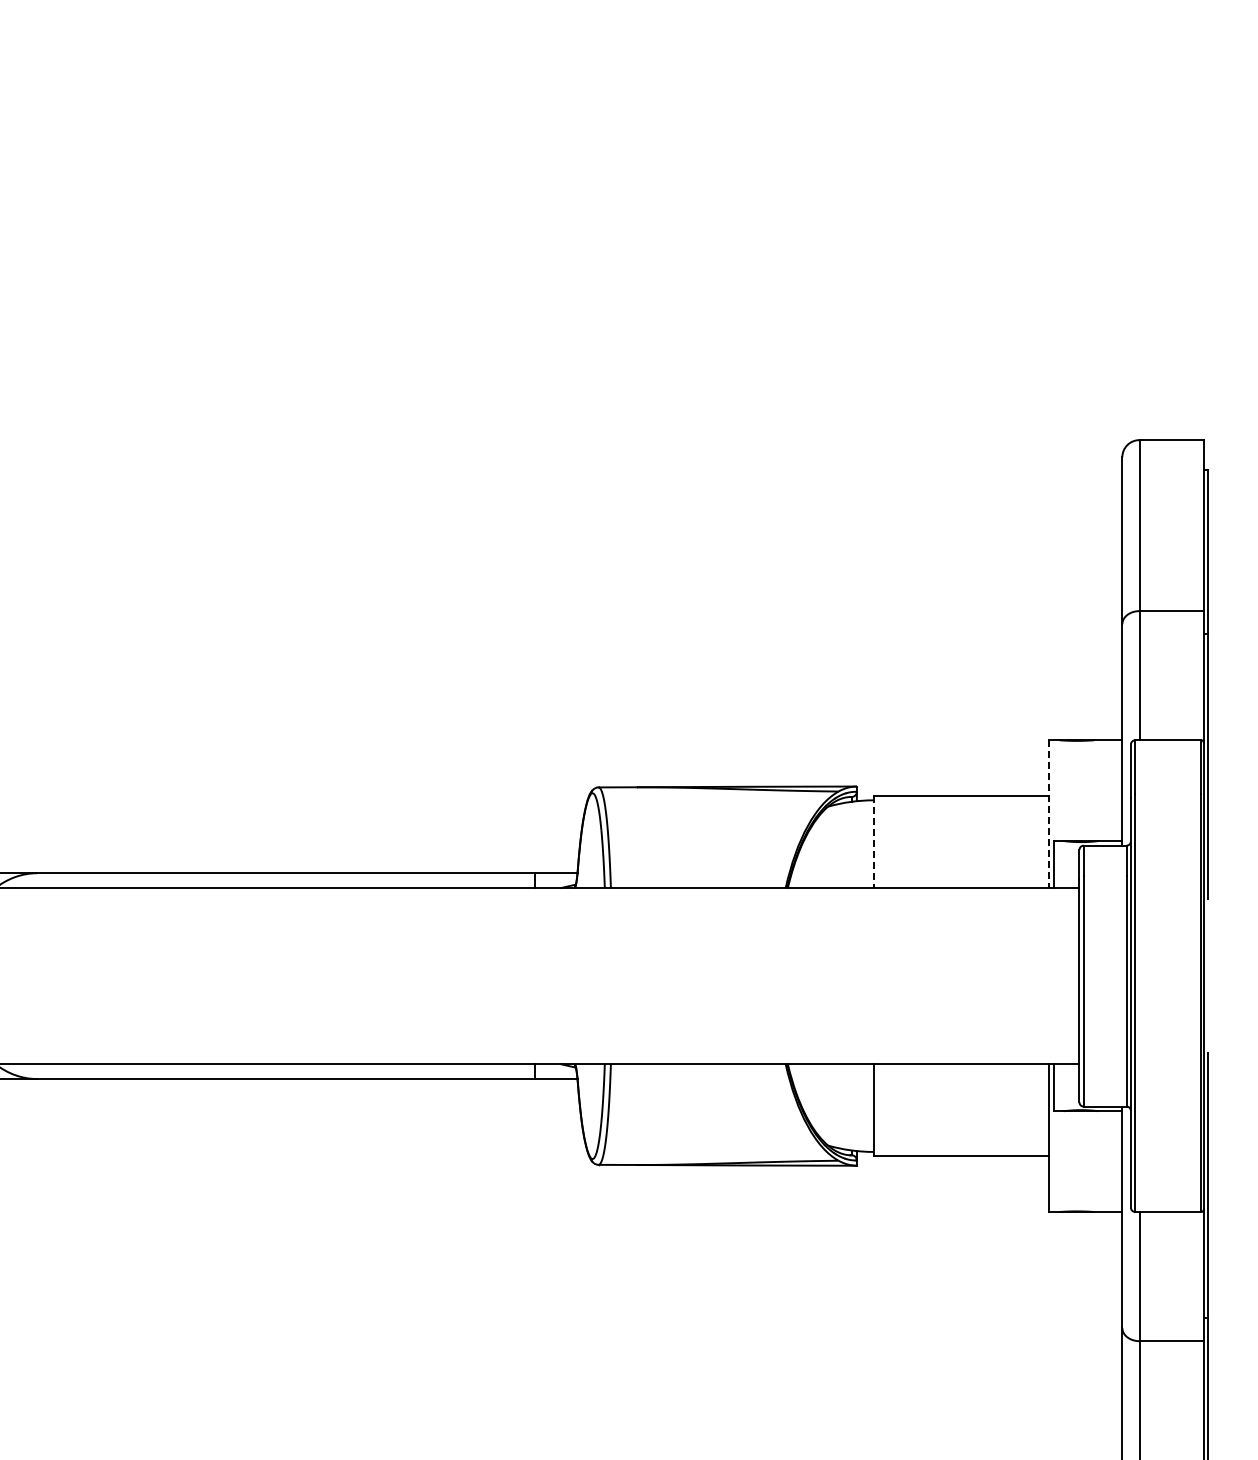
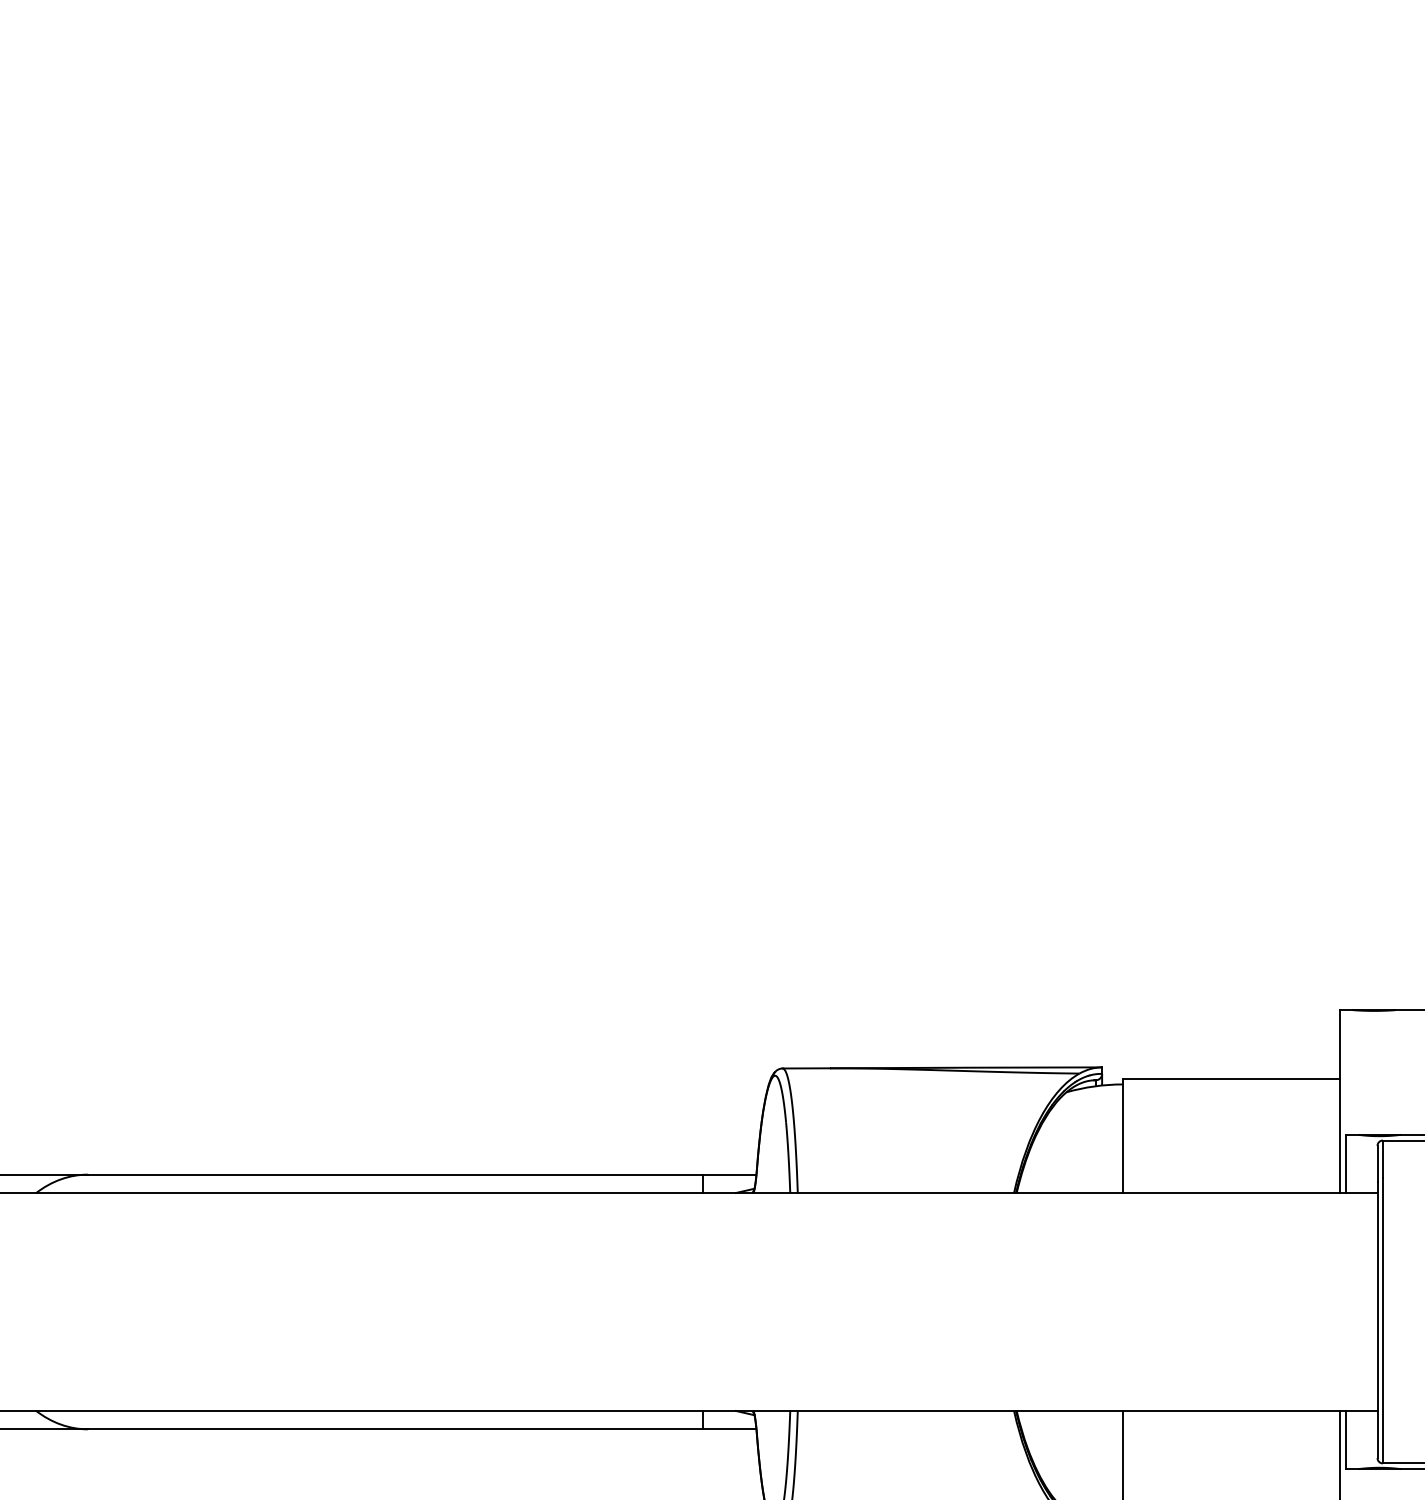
line: (1049, 814) -> (1340, 1101), dashed -> solid
line: (873, 842) -> (1122, 1136), dashed -> solid

